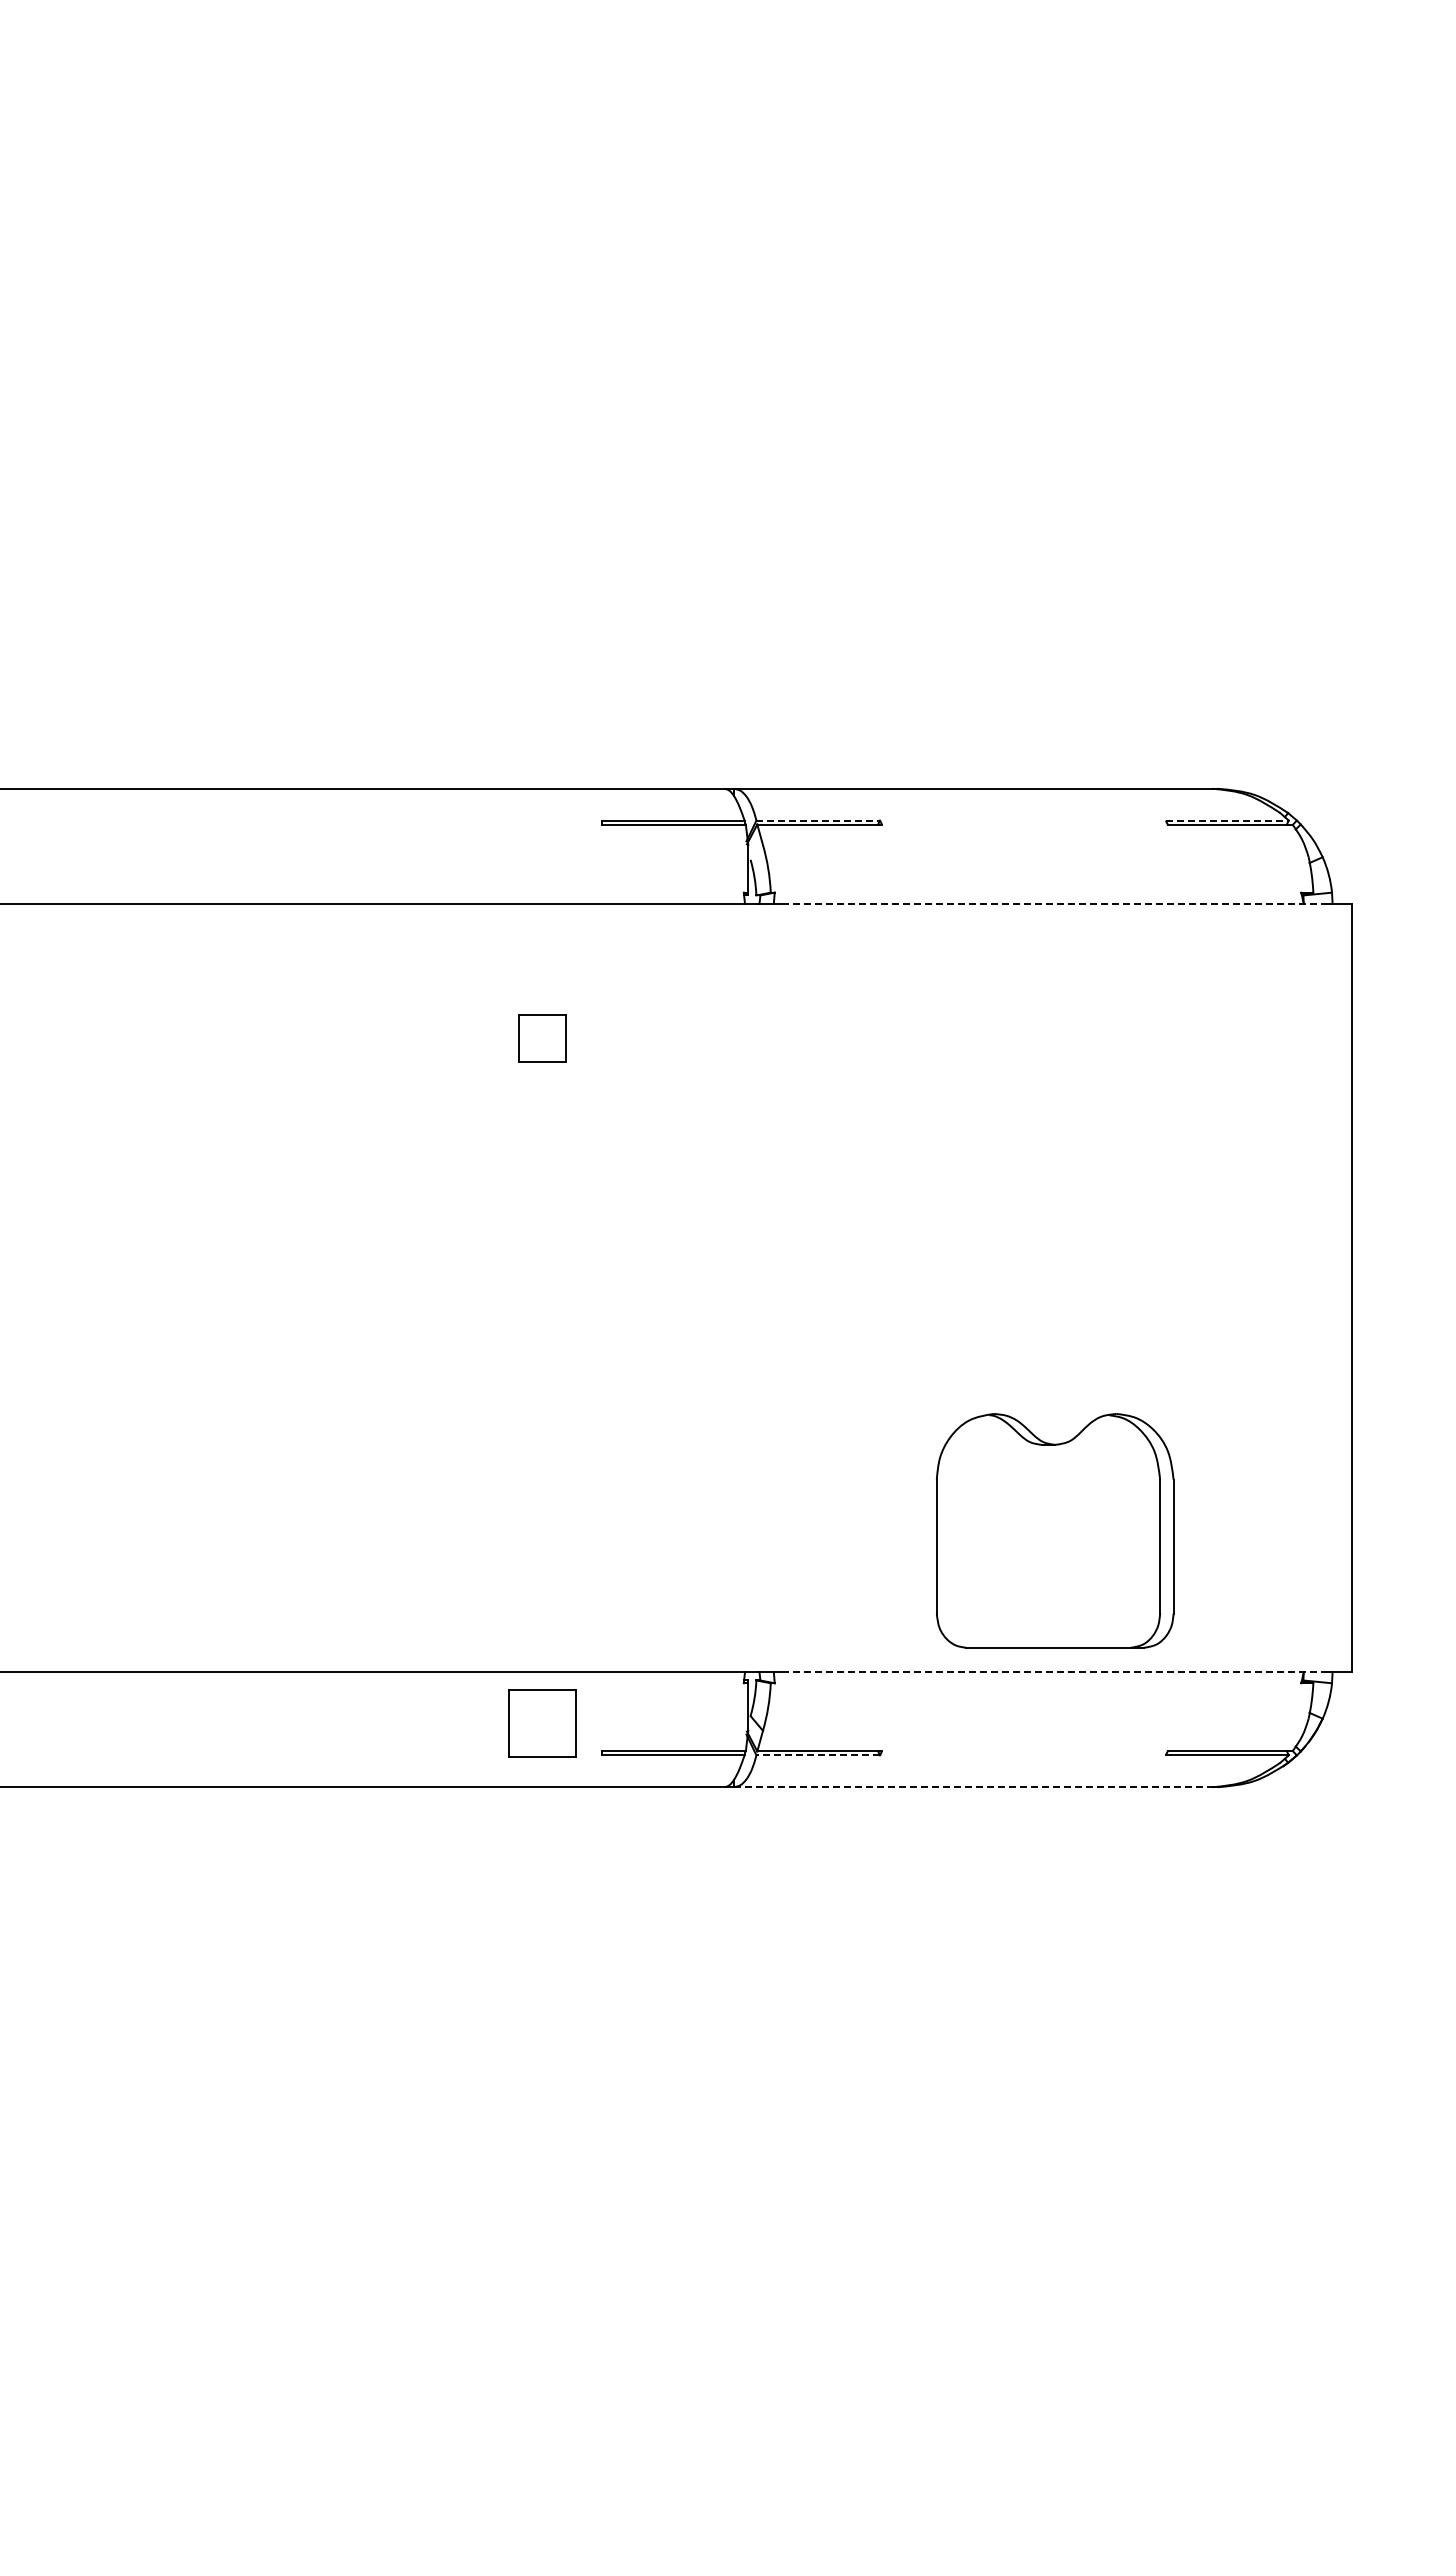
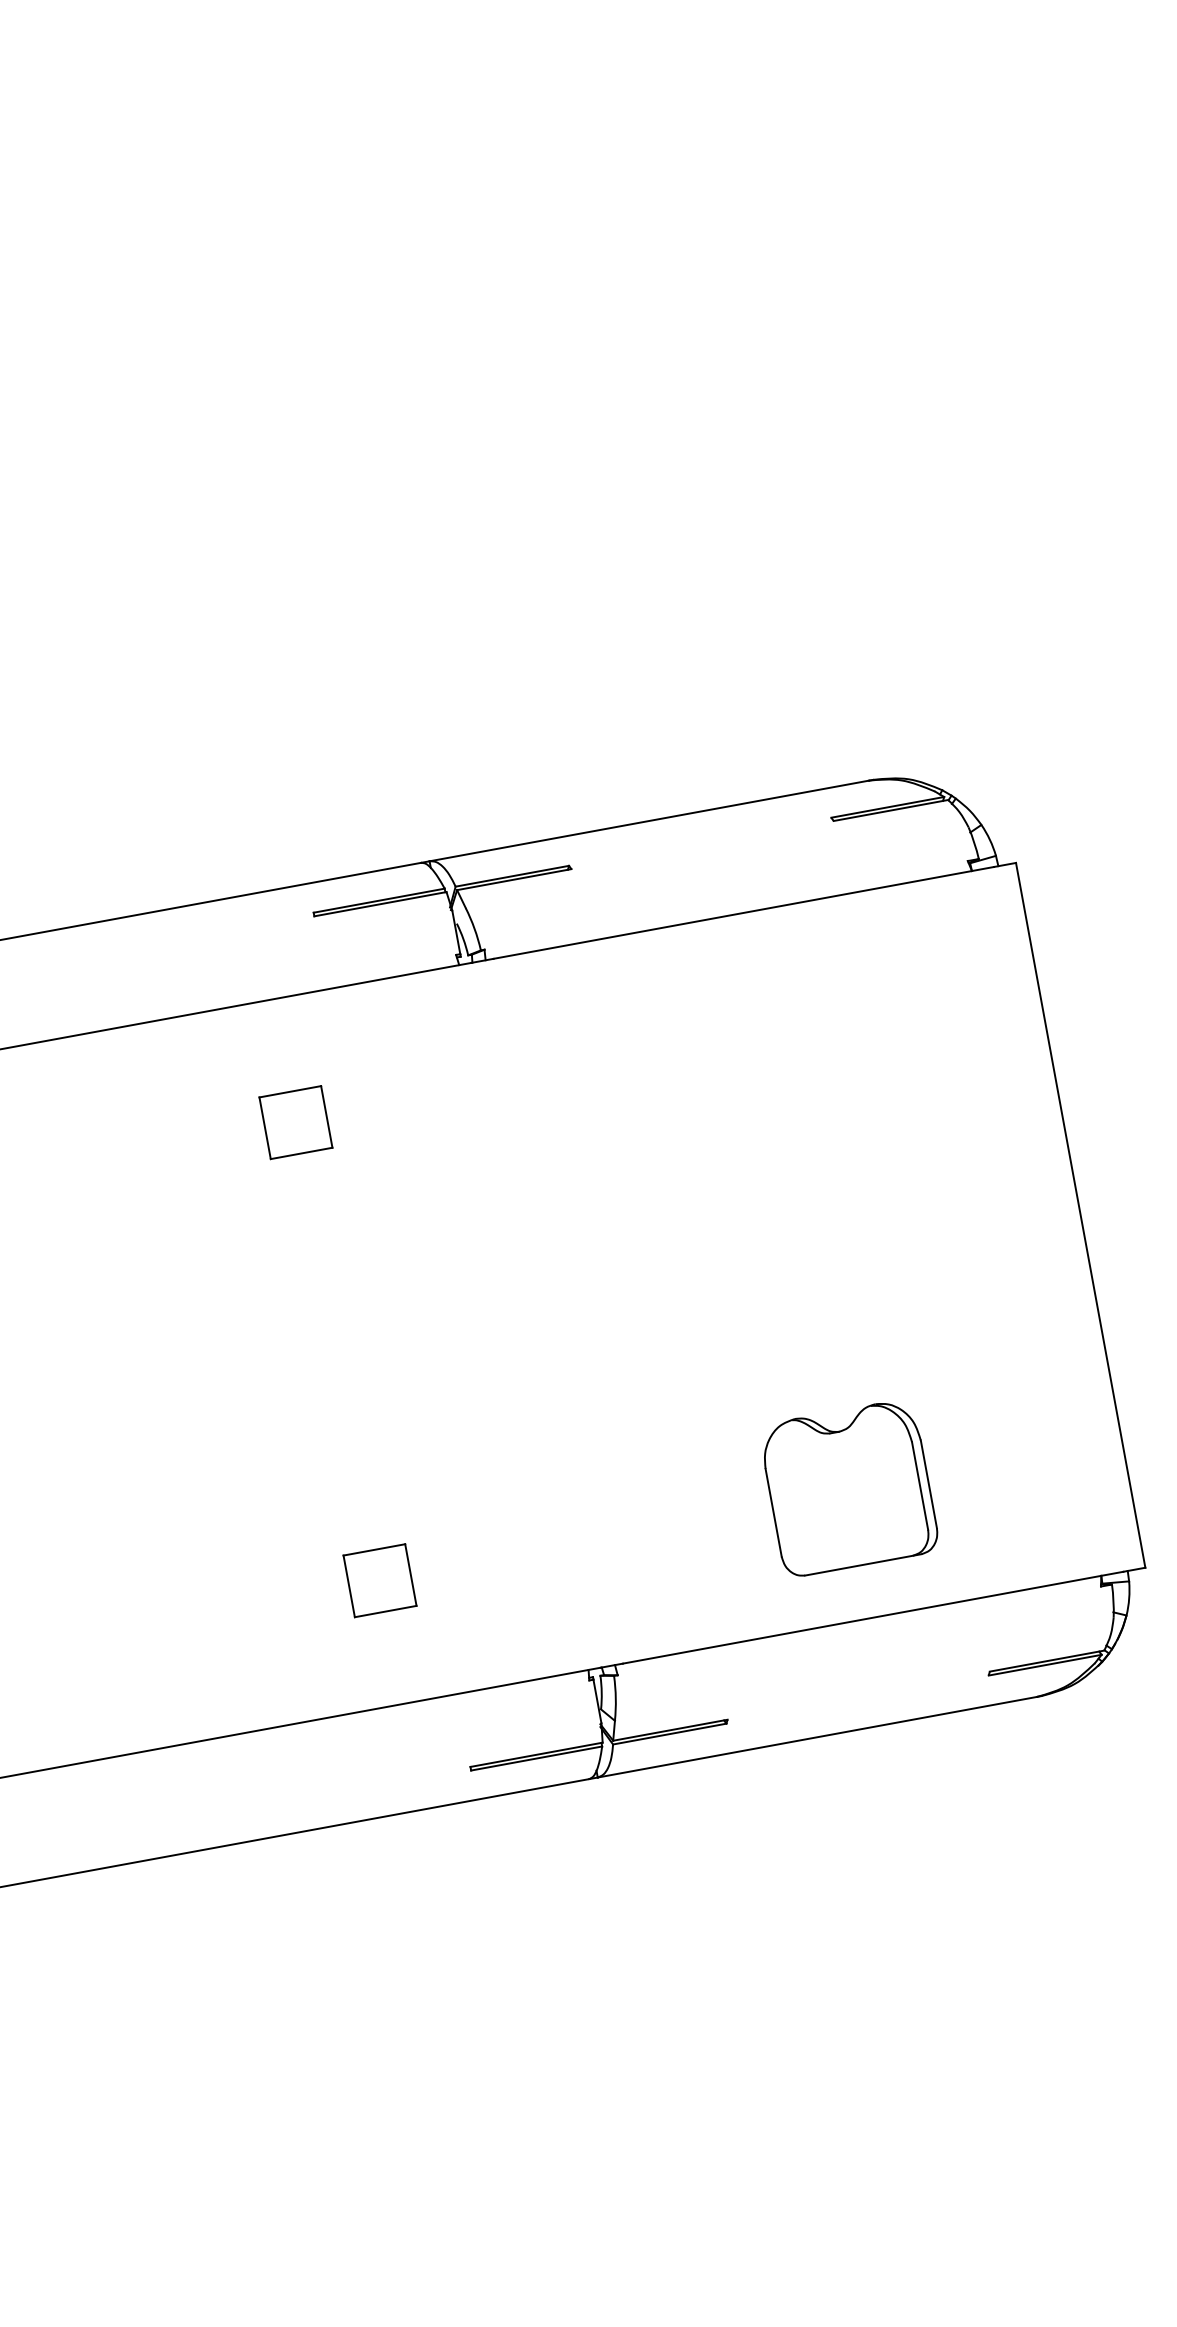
line: (818, 820) -> (512, 876), dashed -> solid
line: (1227, 820) -> (887, 807), dashed -> solid
line: (1055, 904) -> (744, 913), dashed -> solid
part: (542, 1038) -> (295, 1122), size x1.43
part: (1054, 1530) -> (848, 1487), size x0.71
line: (1055, 1672) -> (873, 1618), dashed -> solid
part: (542, 1723) -> (380, 1580), moved
line: (818, 1755) -> (670, 1734), dashed -> solid
line: (973, 1787) -> (817, 1737), dashed -> solid

